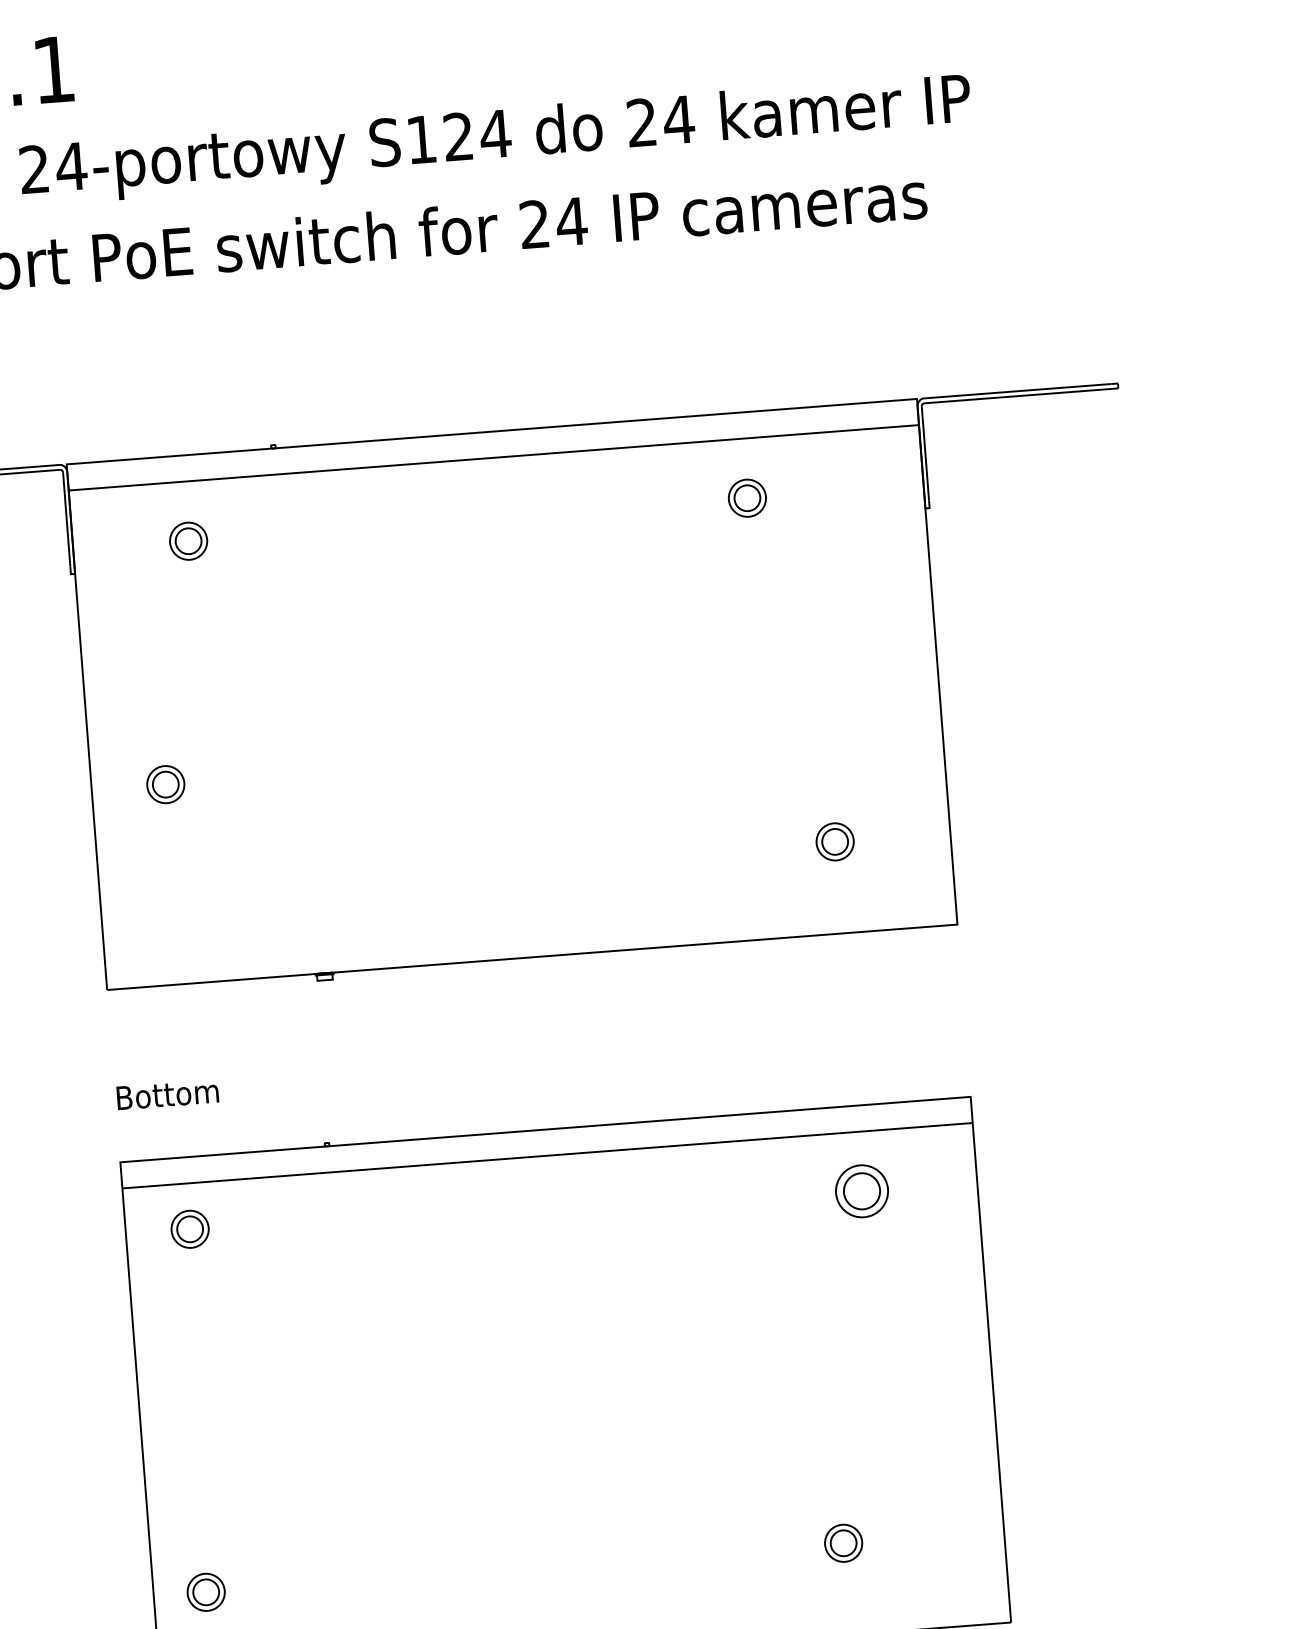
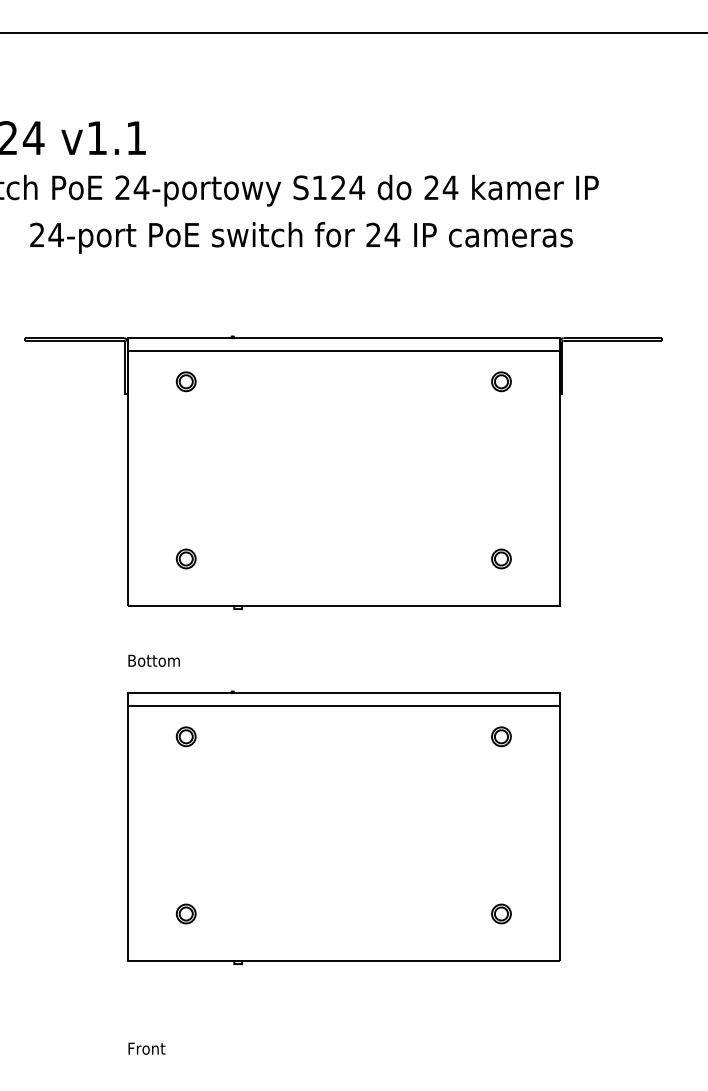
part: (747, 497) -> (501, 381), moved
part: (164, 783) -> (185, 558), moved
part: (862, 1190) -> (501, 736), size x0.71
part: (188, 1228) -> (185, 736), moved
part: (843, 1542) -> (501, 913), moved
part: (204, 1591) -> (185, 913), moved

